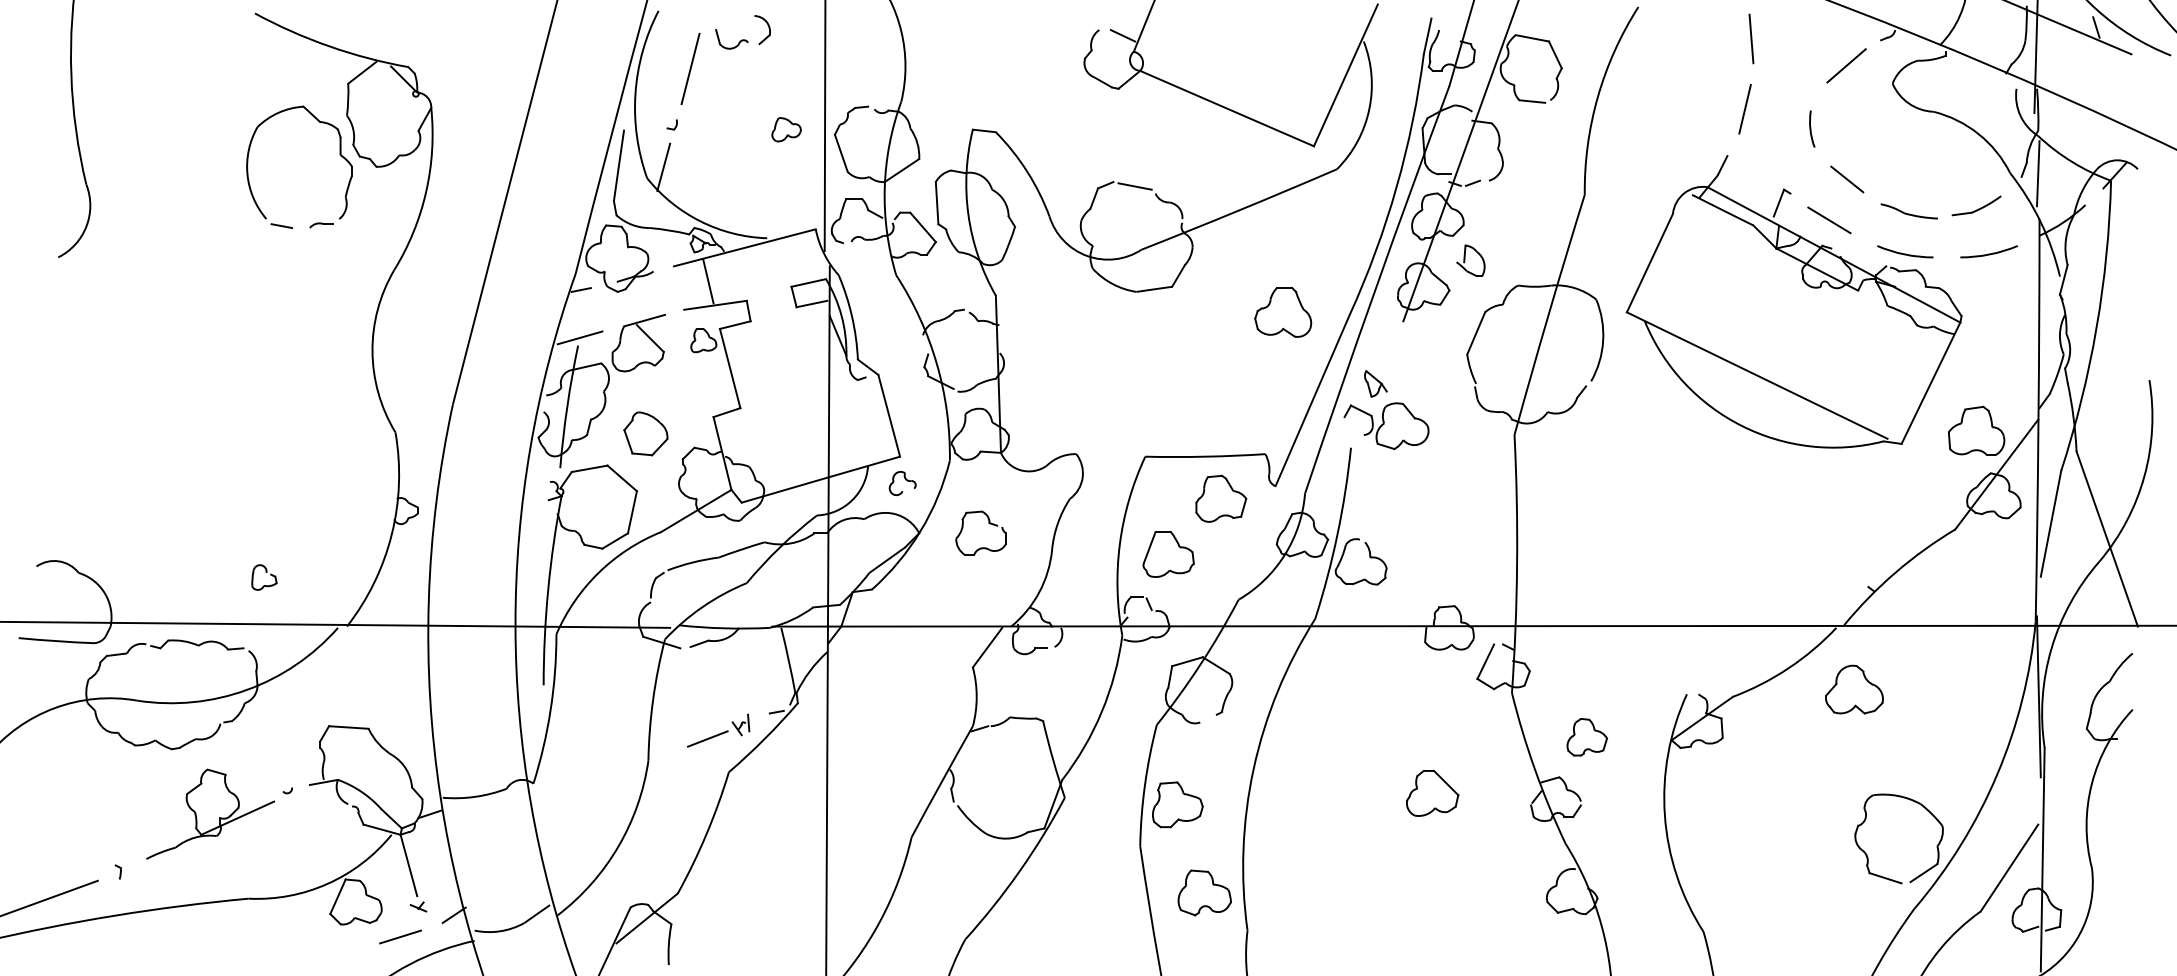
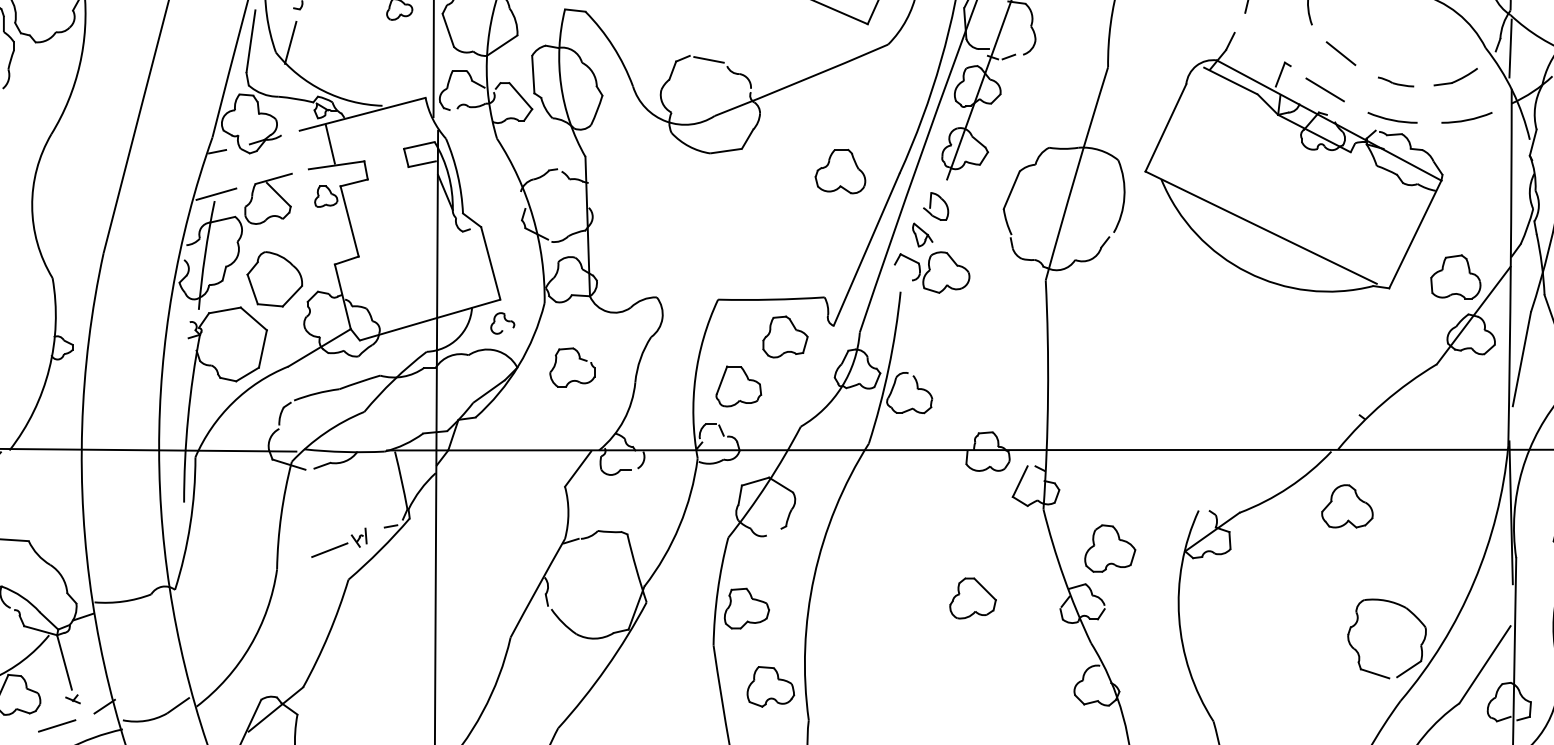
part: (1908, 211) -> (1395, 82), size x0.71
part: (1470, 260) -> (935, 206), moved
part: (645, 433) -> (274, 279), size x1.43
part: (1587, 737) -> (1110, 548), size x1.43

